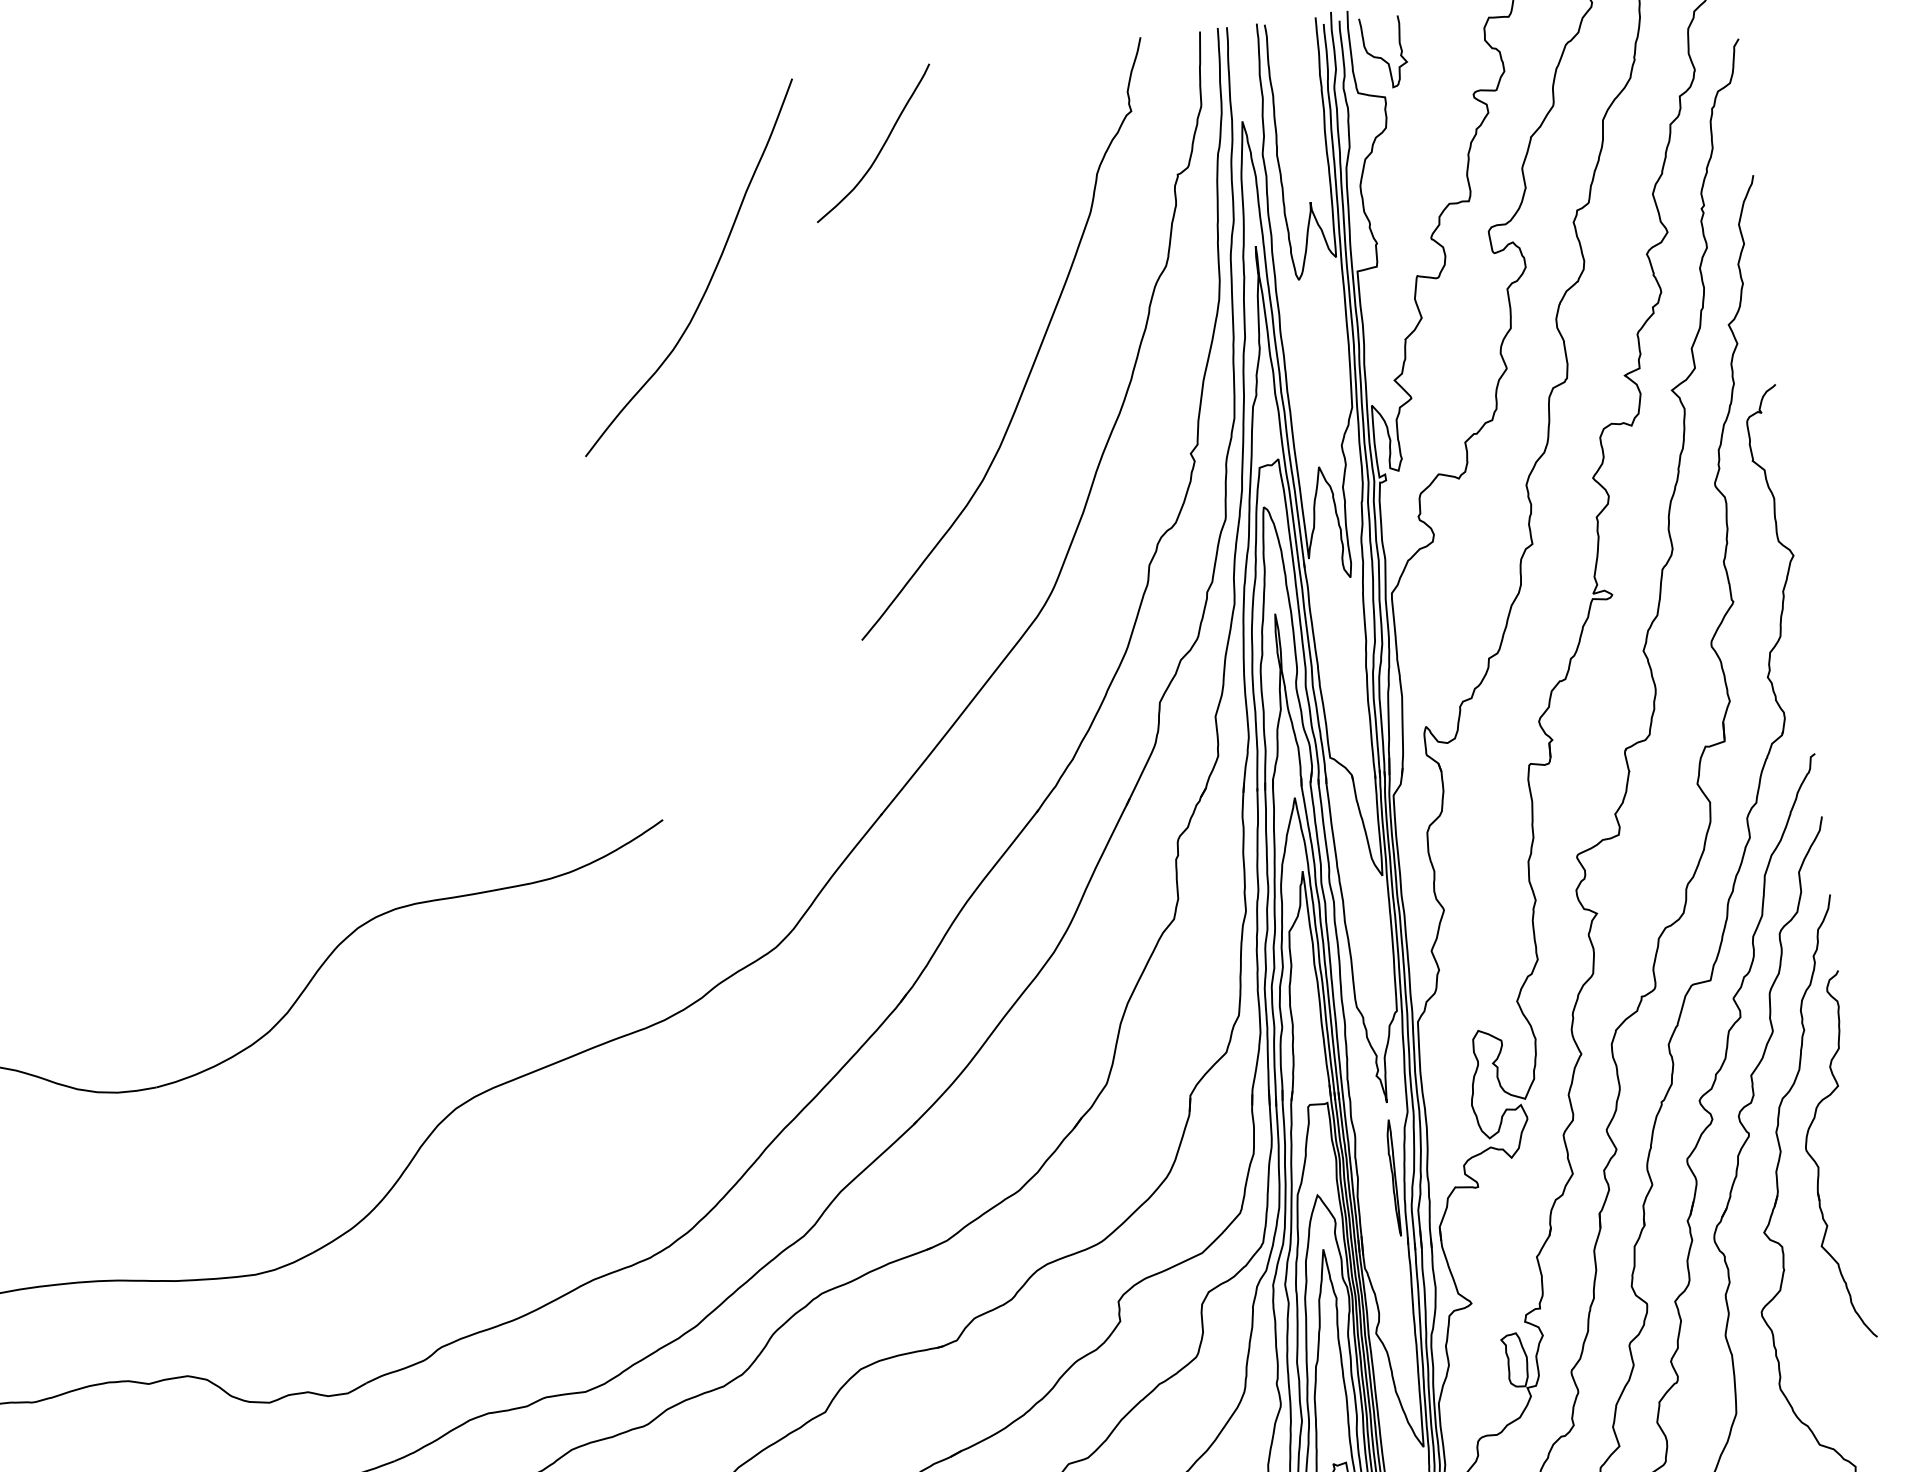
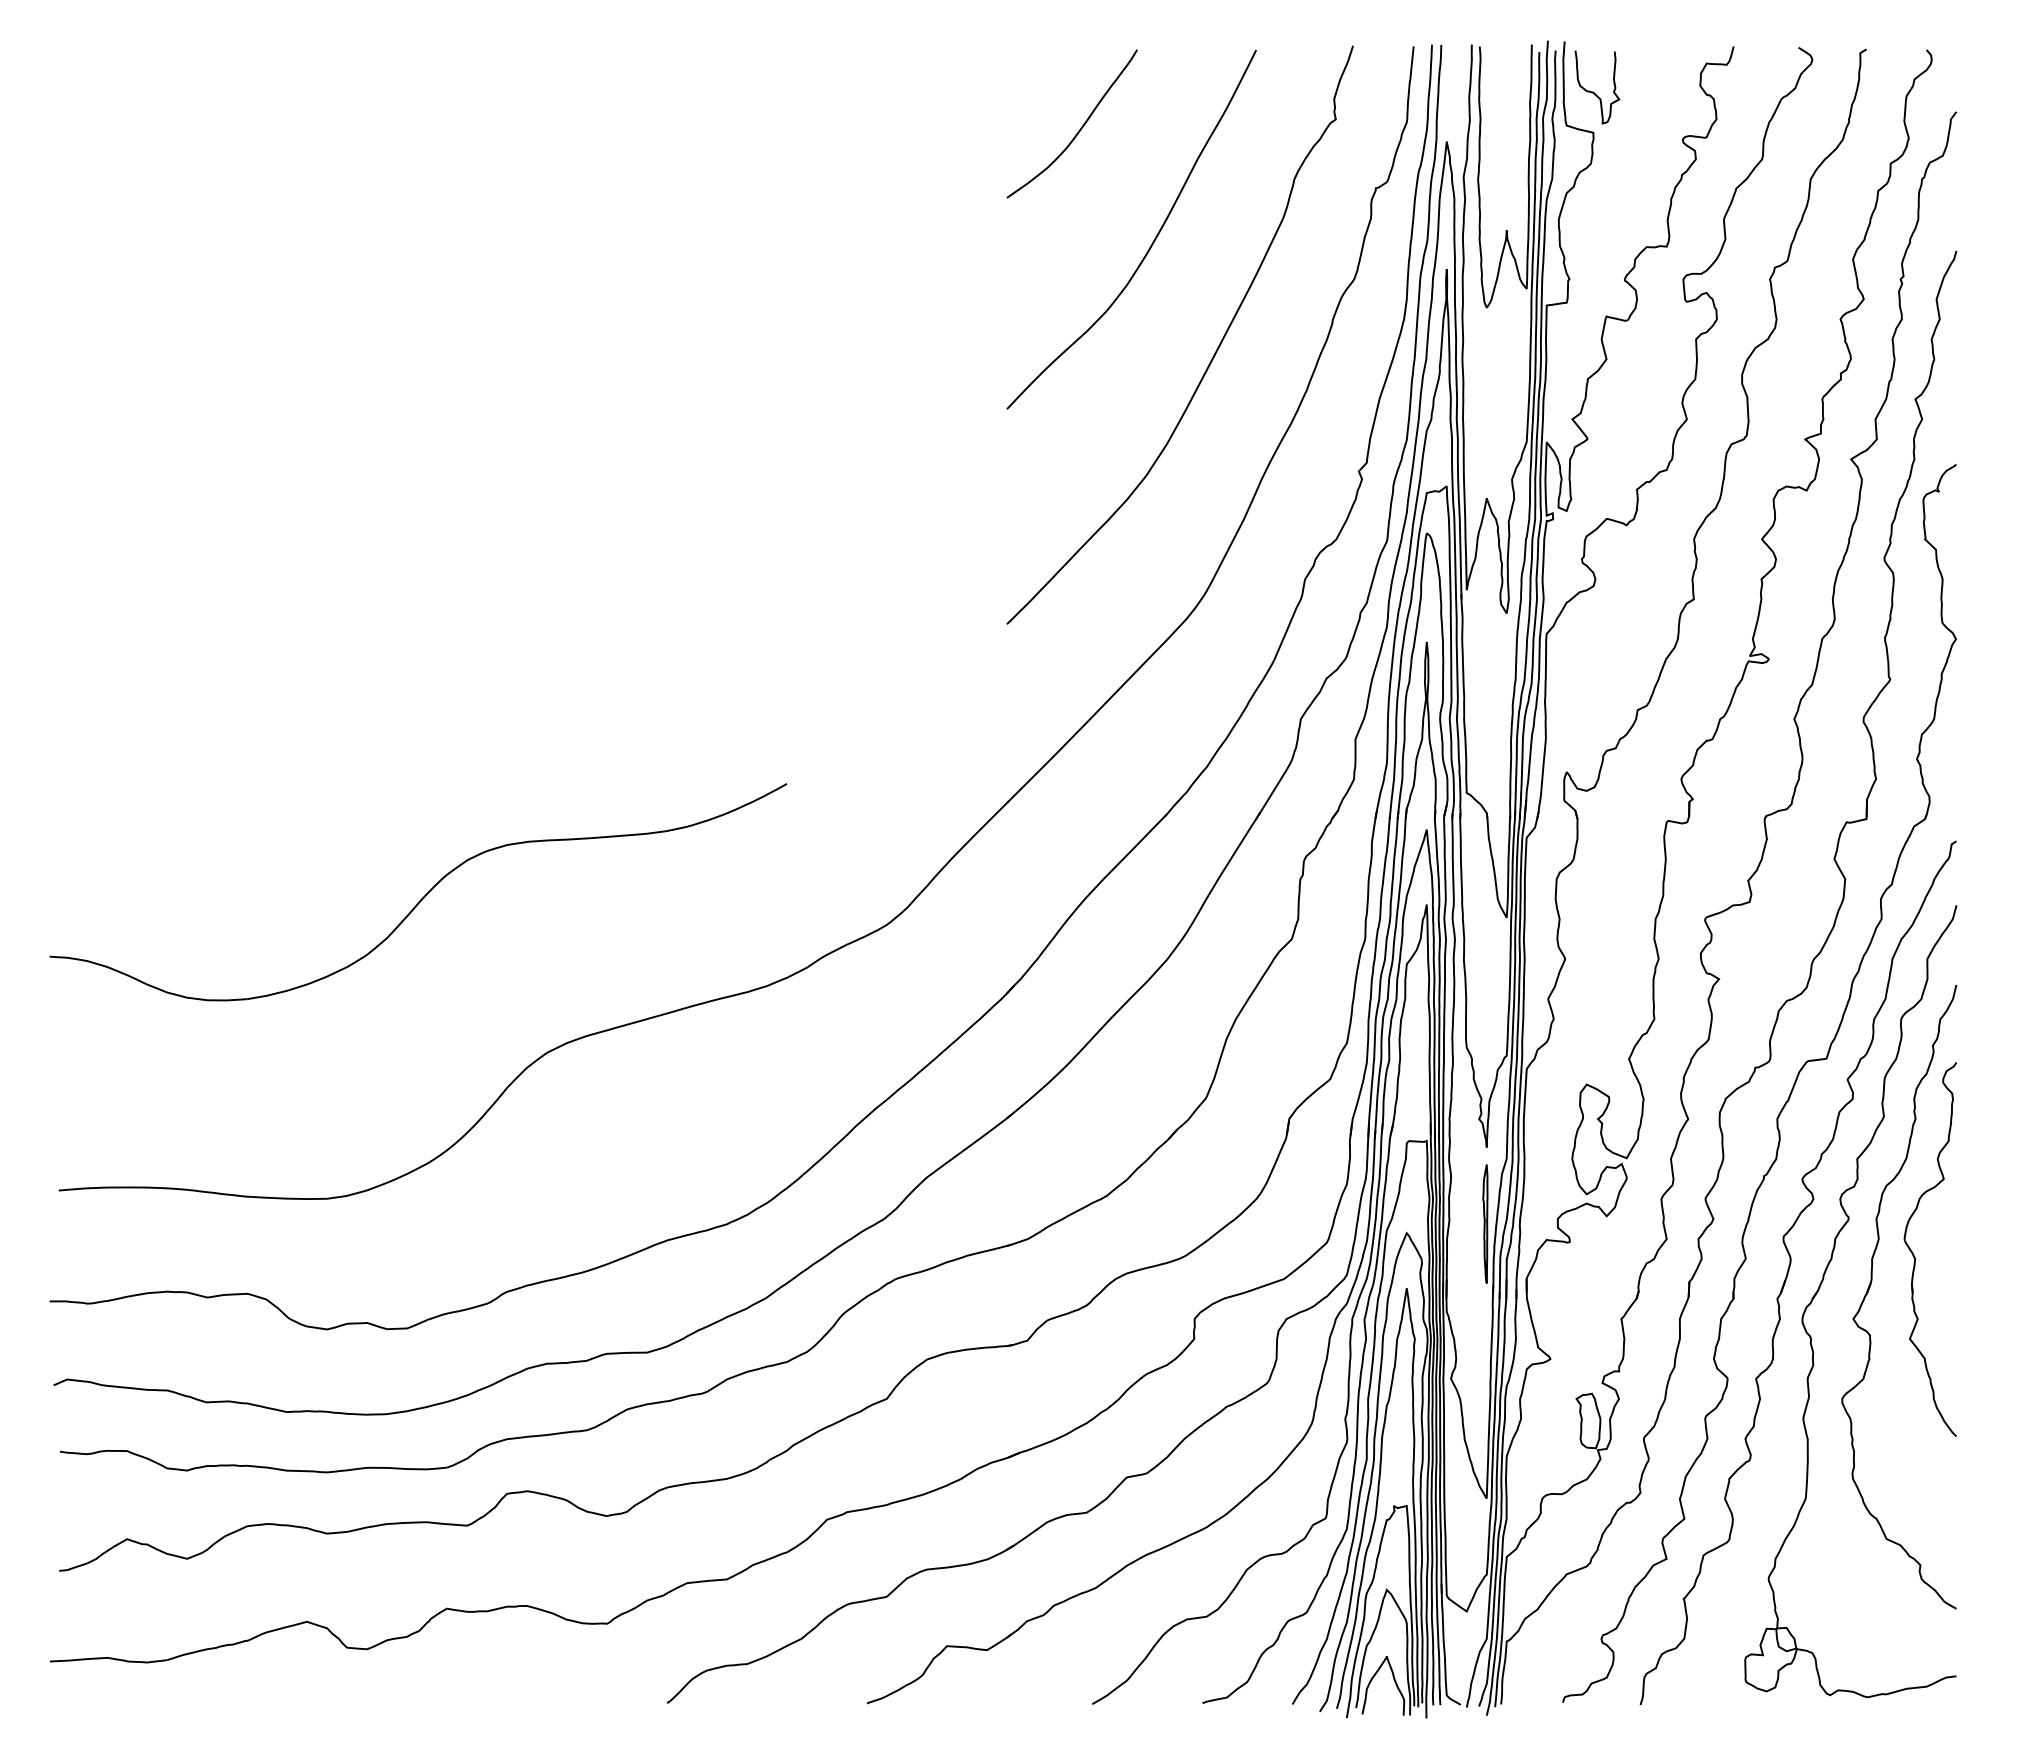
curve: (709, 279) -> (1151, 243), moved

